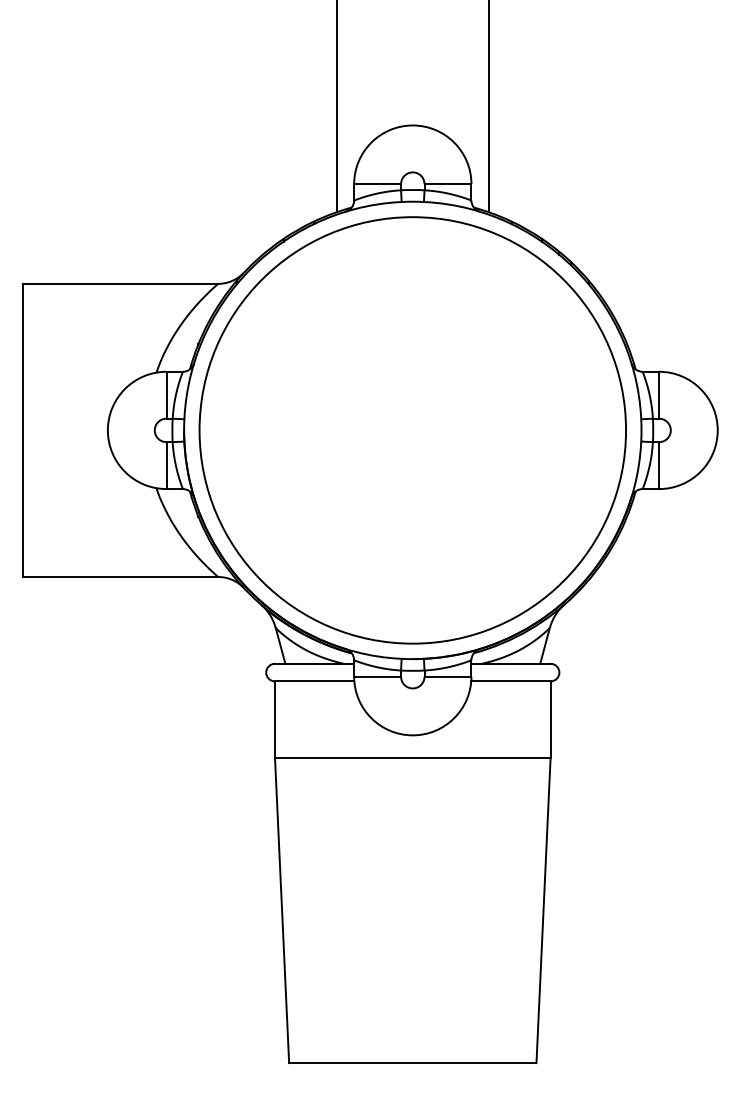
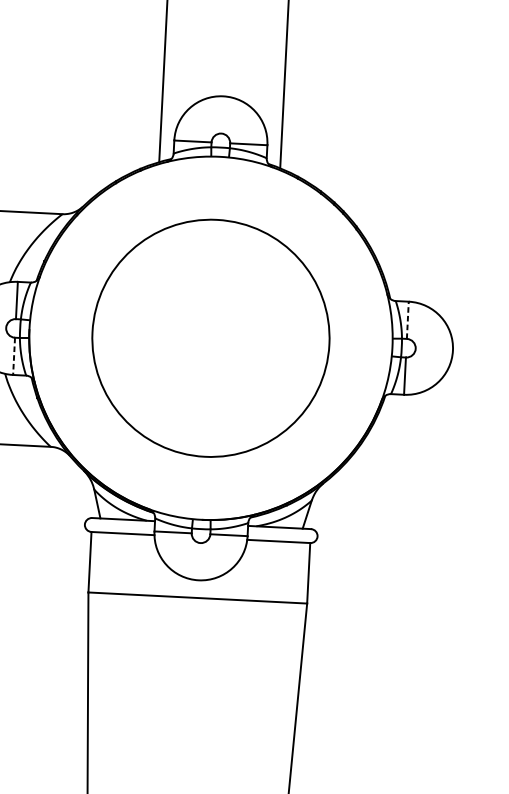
line: (659, 394) -> (408, 319), solid -> dashed
circle: (412, 430) -> (210, 338), size x0.7
line: (166, 466) -> (14, 357), solid -> dashed

